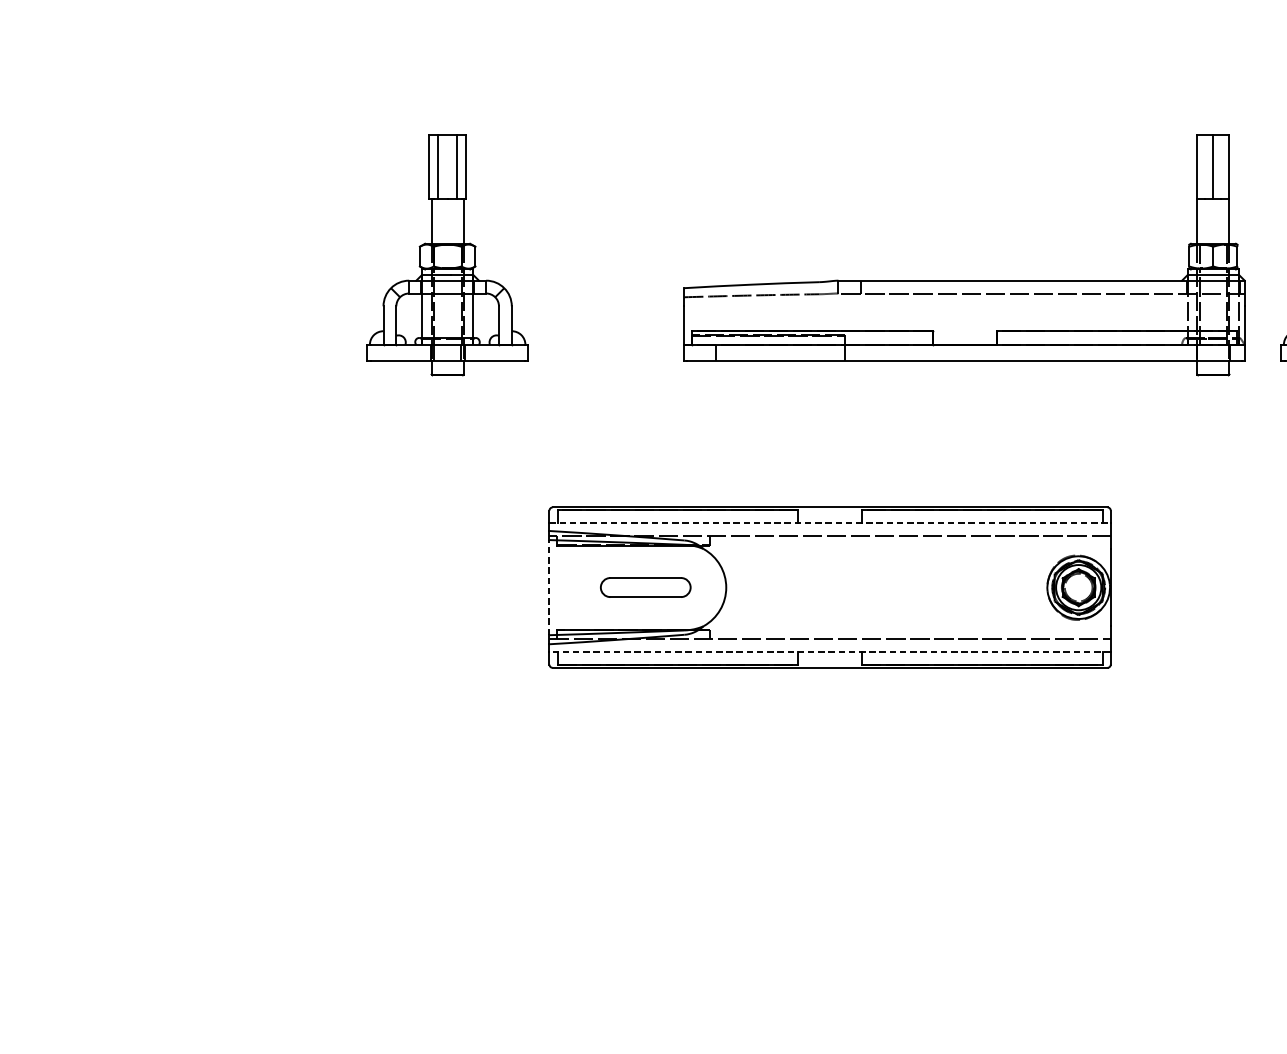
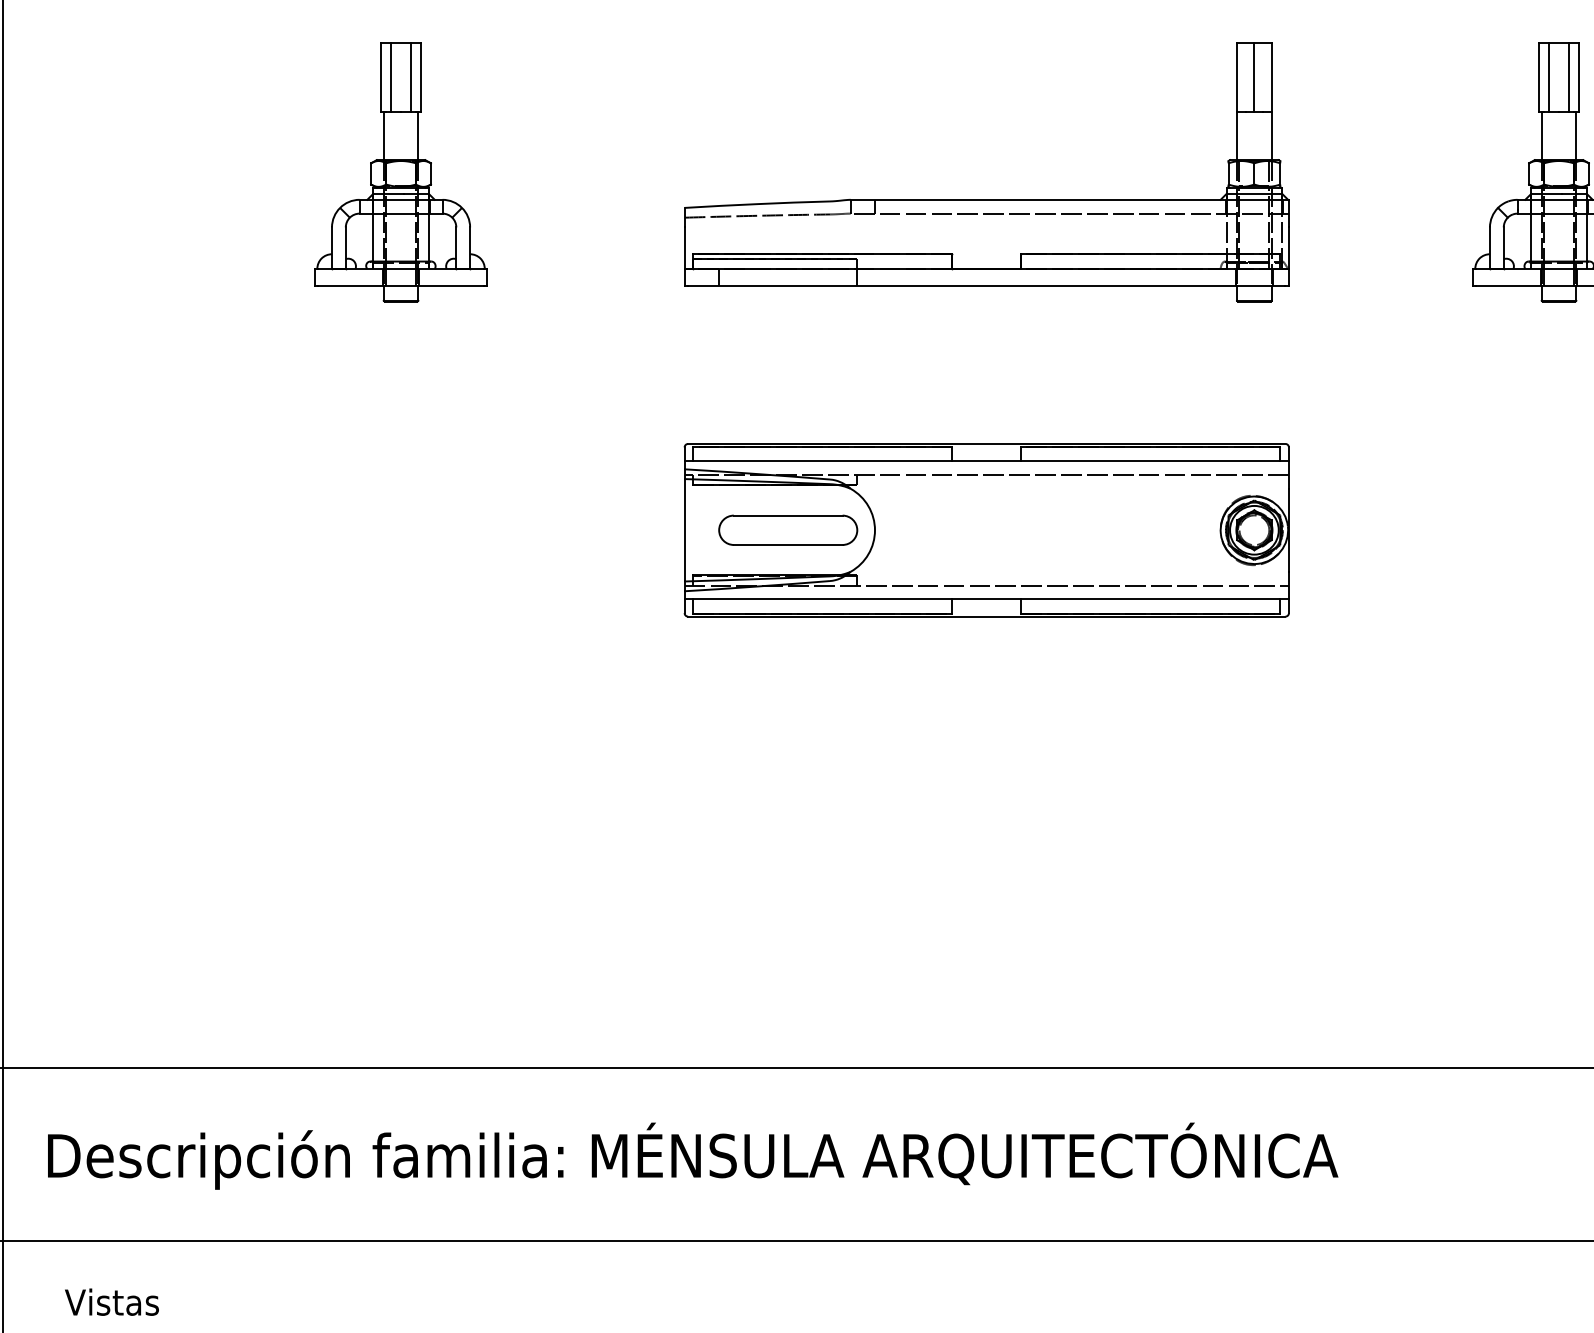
part: (447, 255) -> (400, 172), moved
part: (964, 280) -> (986, 199), moved
line: (830, 523) -> (987, 461), dashed -> solid
line: (549, 586) -> (684, 529), dashed -> solid
part: (645, 586) -> (788, 529), size x1.43
line: (829, 651) -> (986, 599), dashed -> solid

